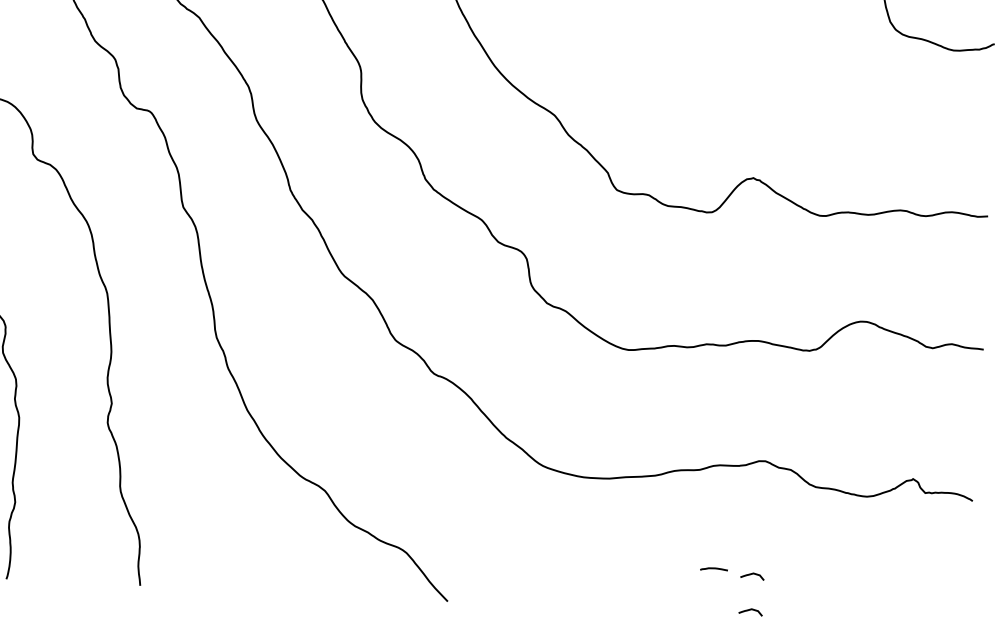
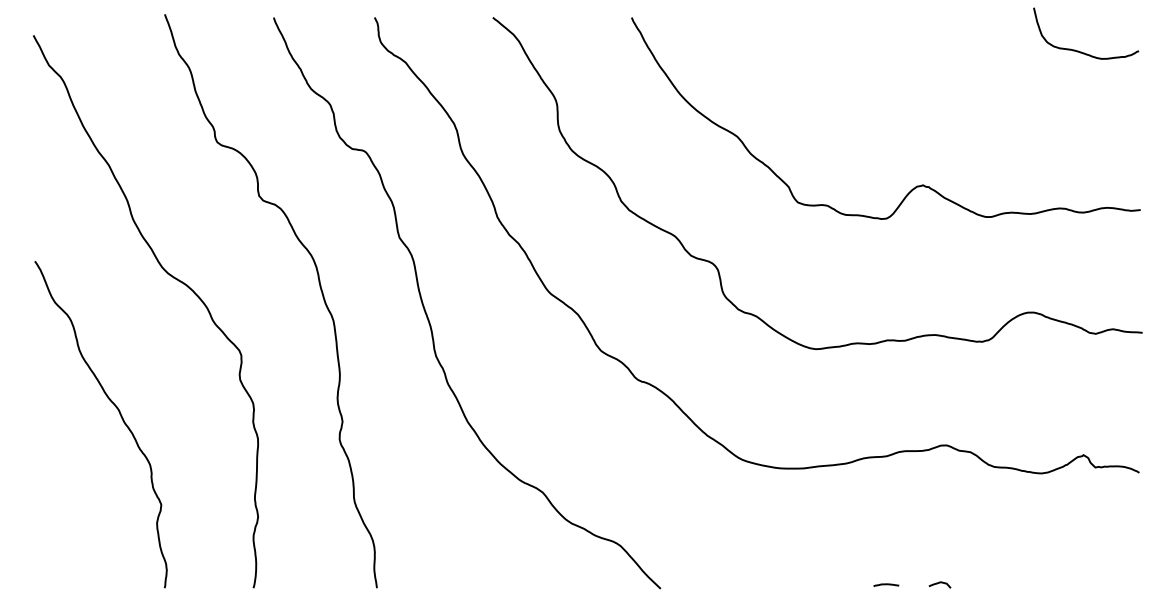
line: (714, 568) -> (886, 584), moved
curve: (751, 574) -> (939, 550), removed

